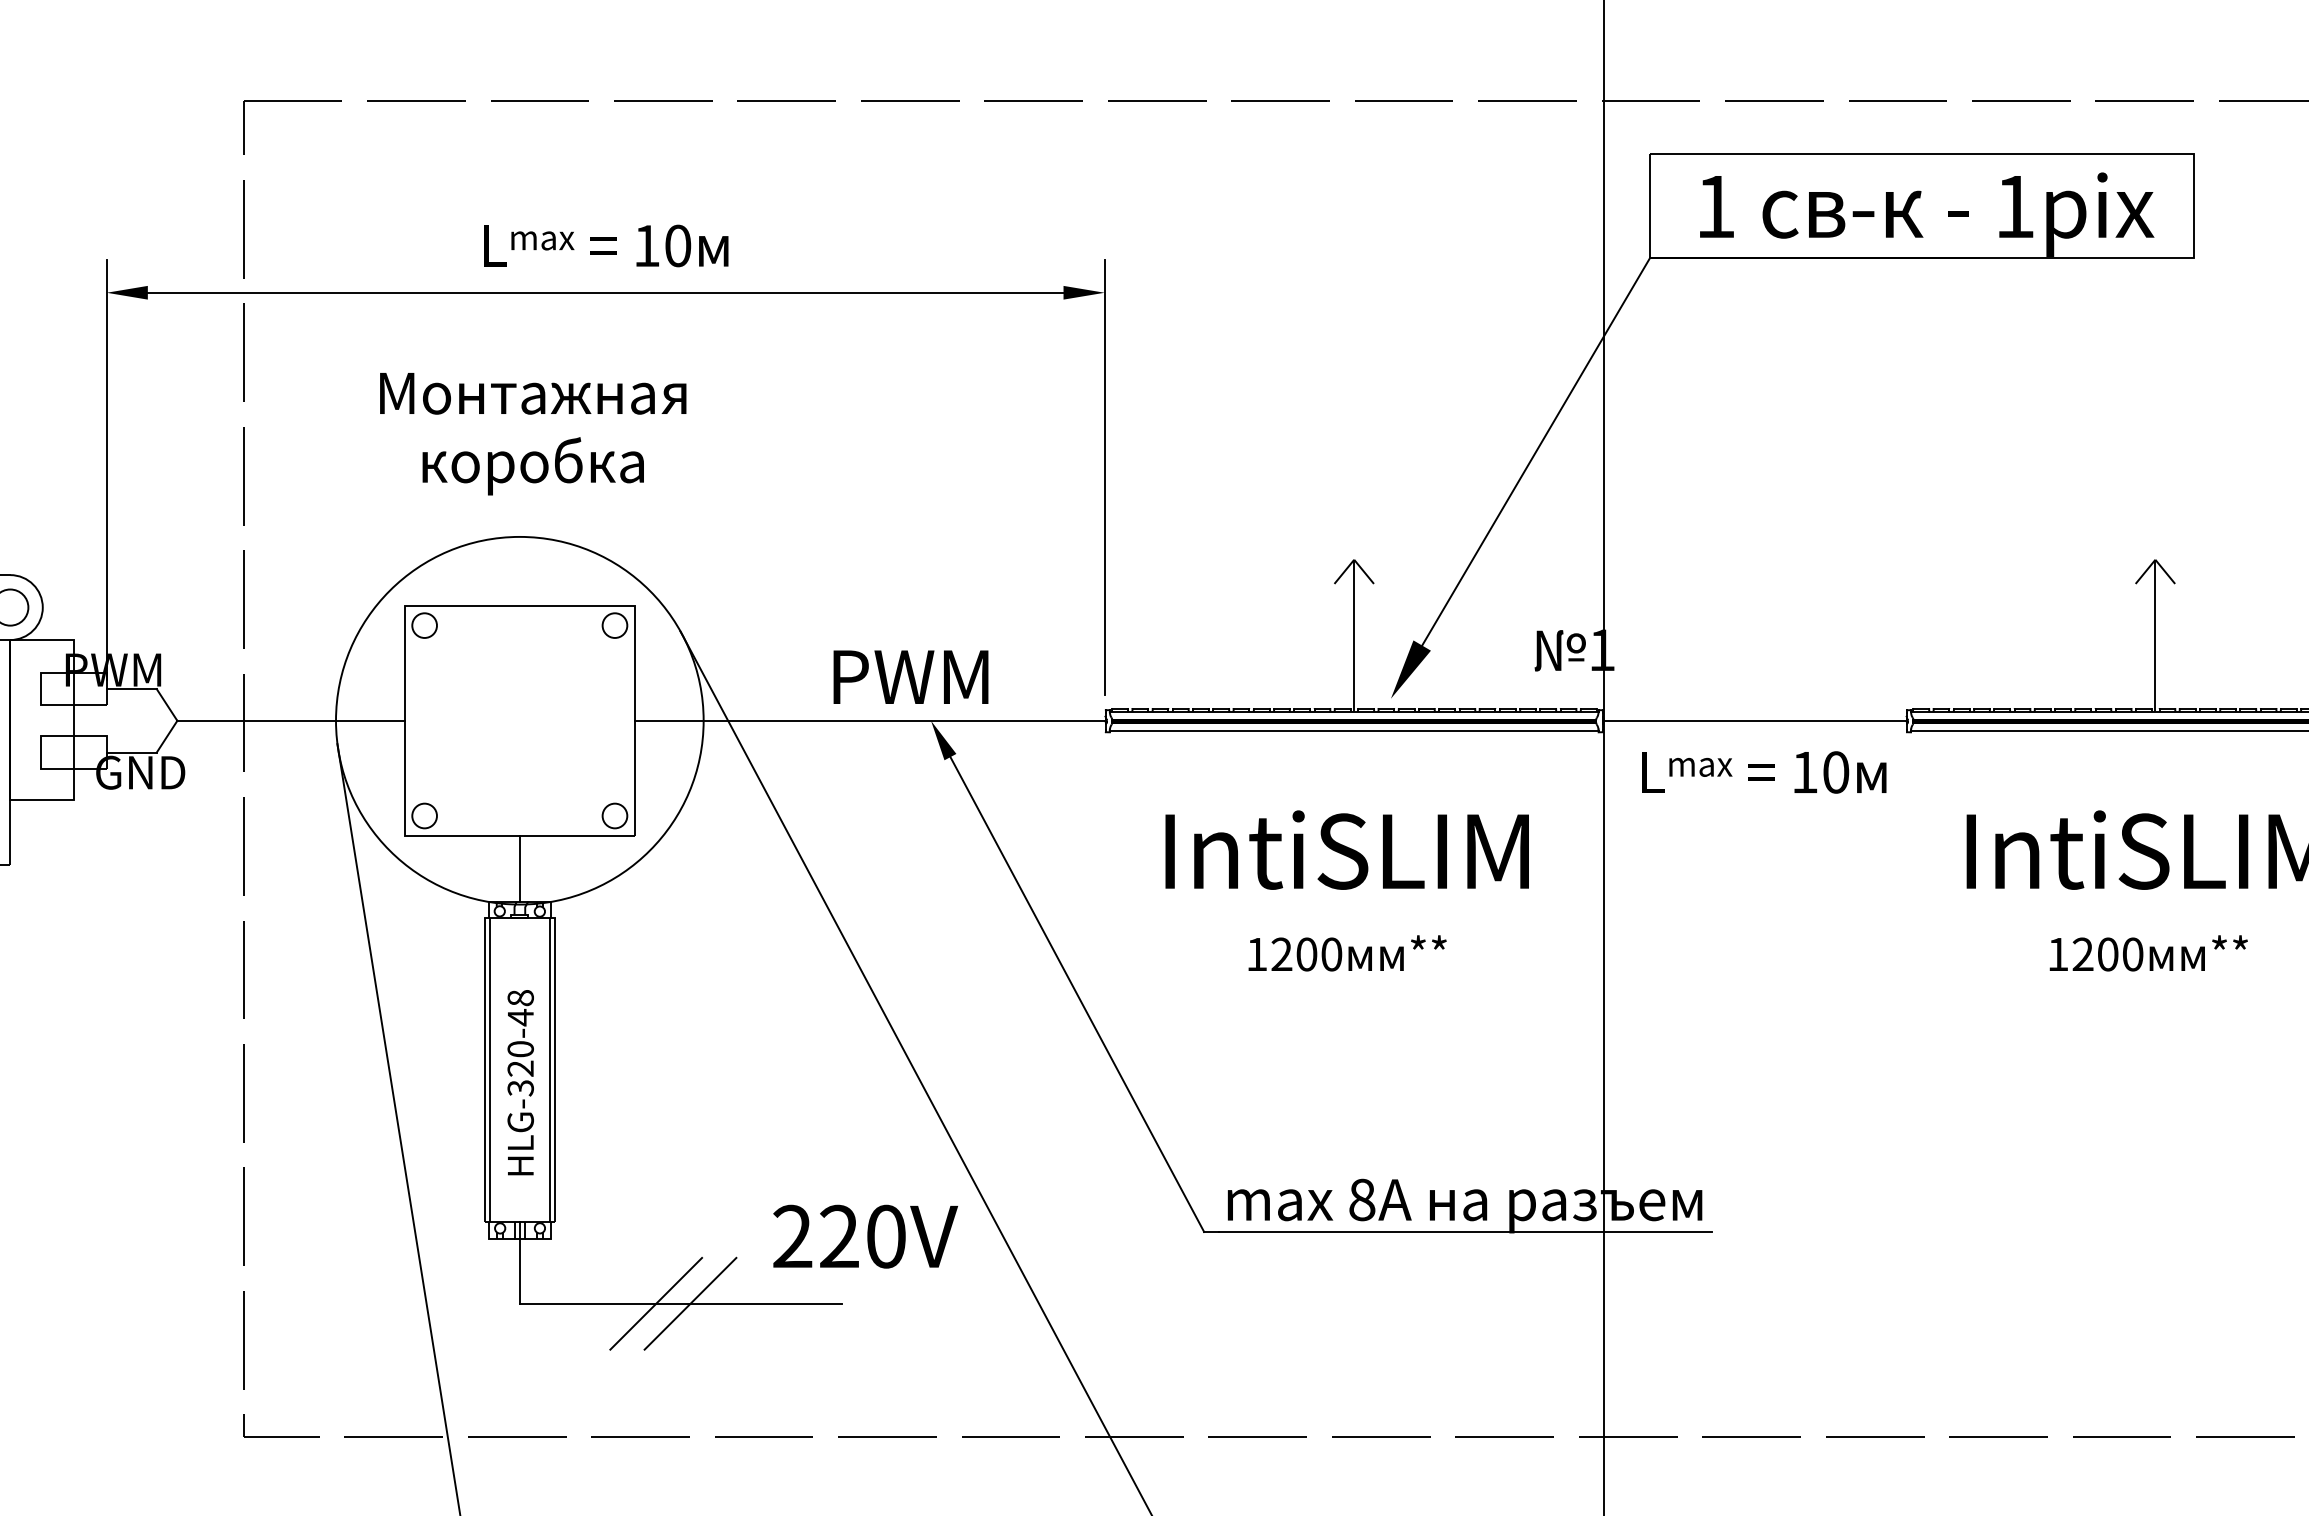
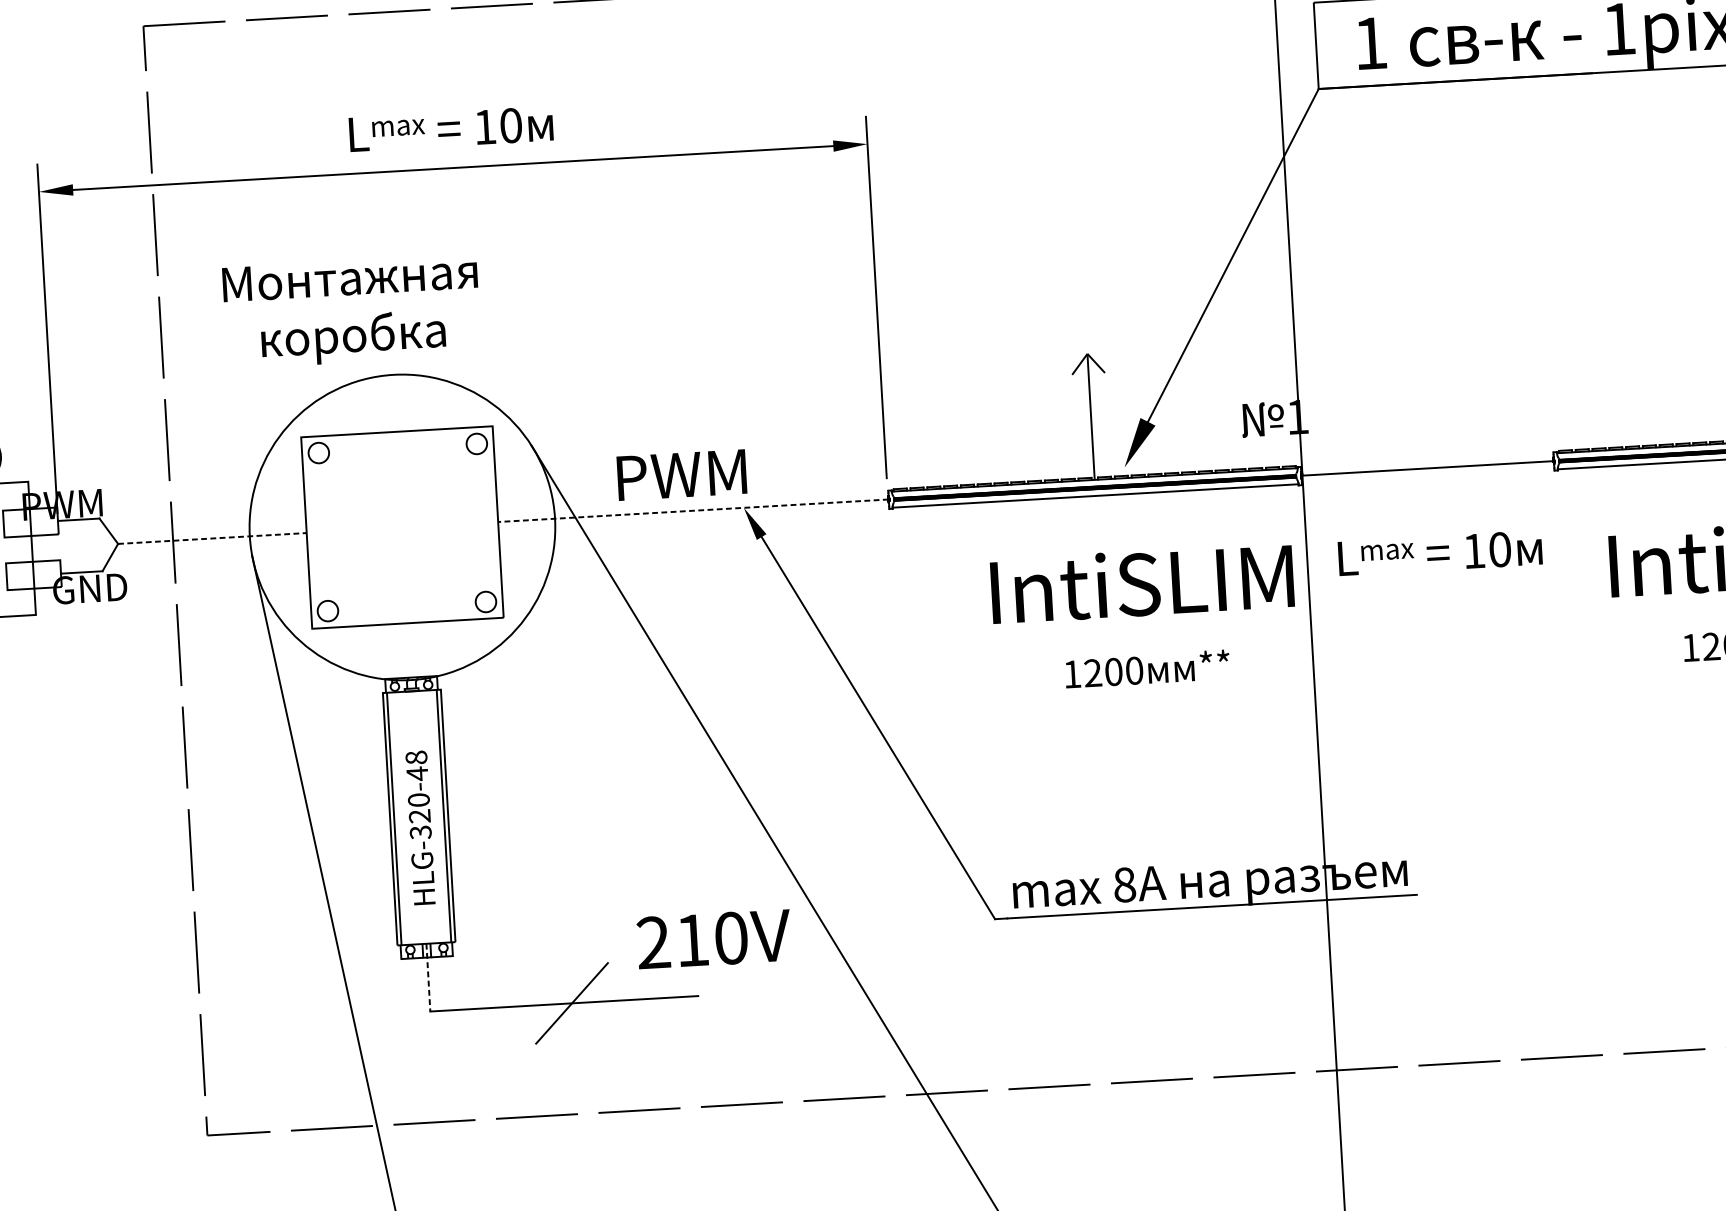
text: (533, 434) -> (352, 311), moved
text: (910, 676) -> (681, 474), moved
line: (290, 720) -> (212, 538), solid -> dashed
line: (869, 720) -> (692, 510), solid -> dashed
text: (1764, 772) -> (1440, 553), moved
line: (519, 868) -> (409, 650), removed
text: (1346, 890) -> (1143, 616), moved
text: (839, 1235) -> (692, 939), 220V -> 210V
line: (519, 1263) -> (428, 978), solid -> dashed
line: (656, 1303) -> (543, 1004), removed

